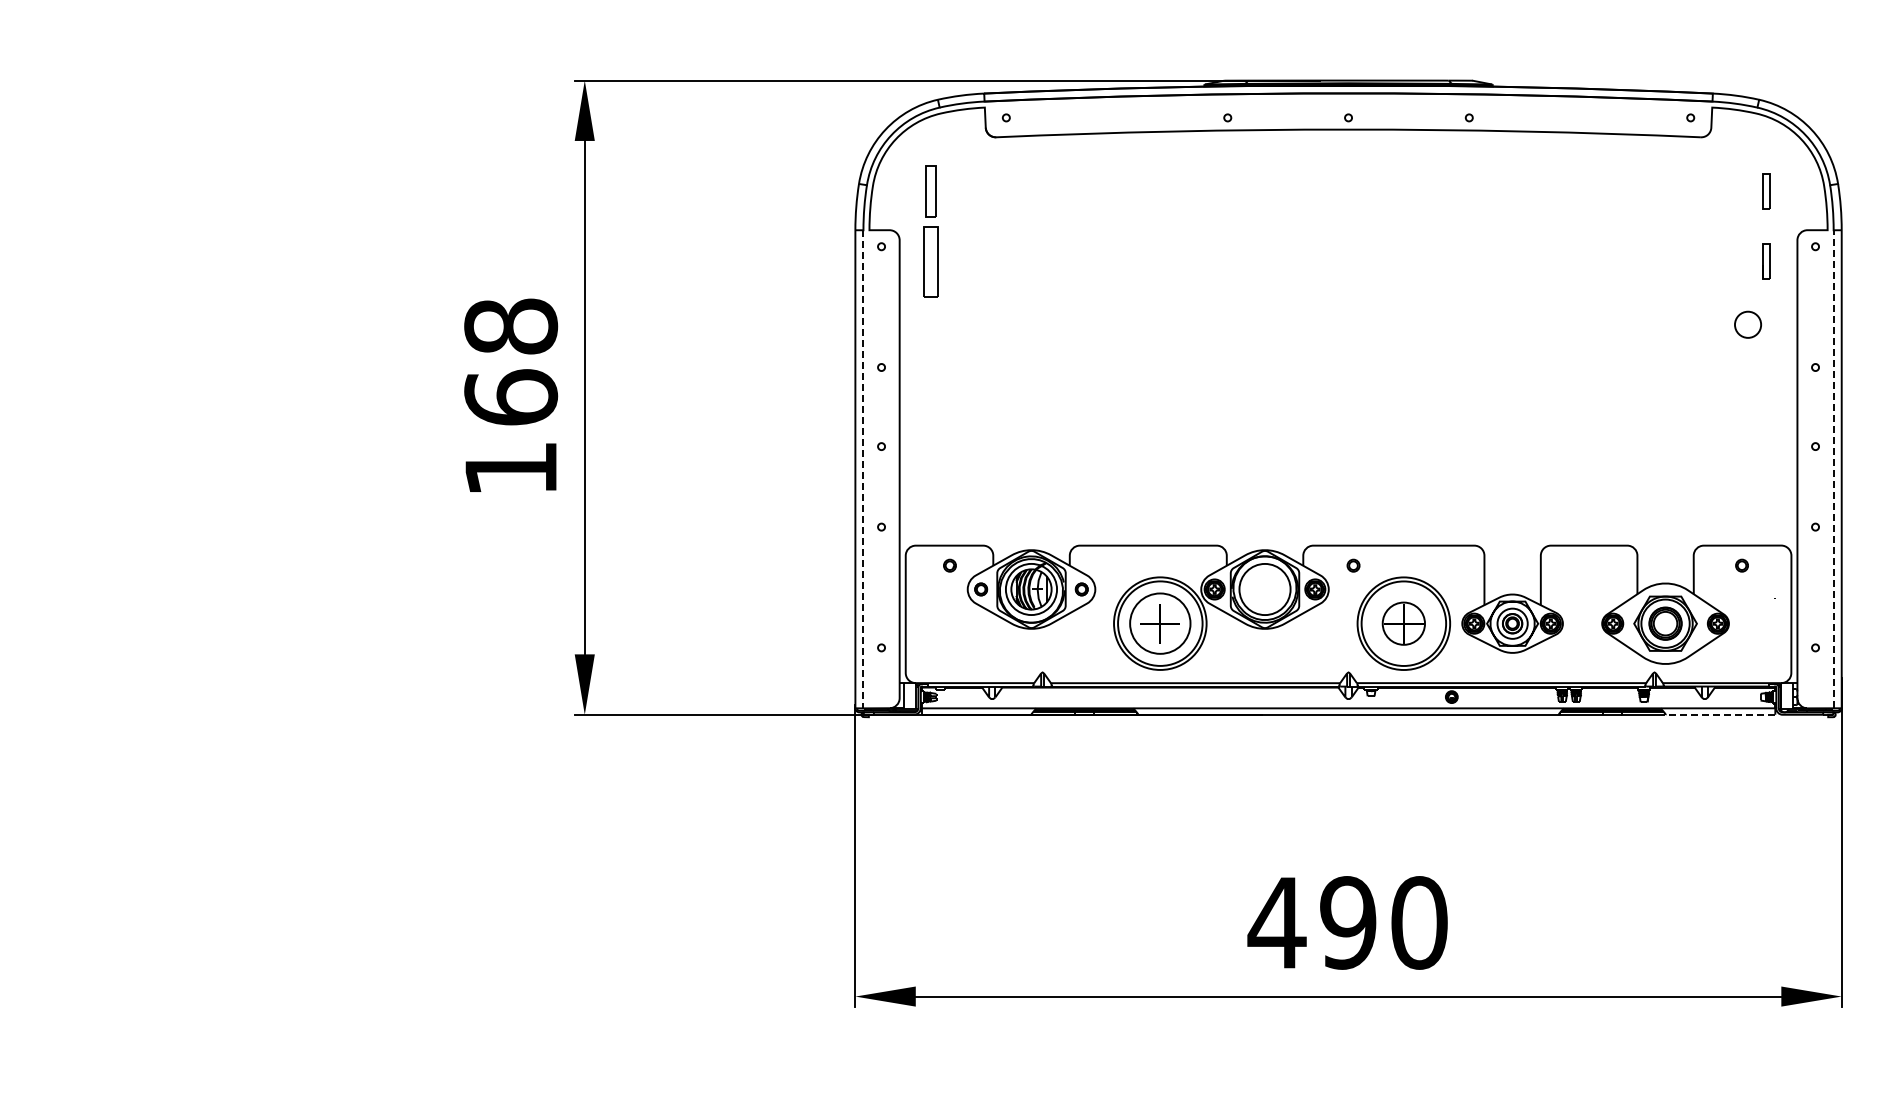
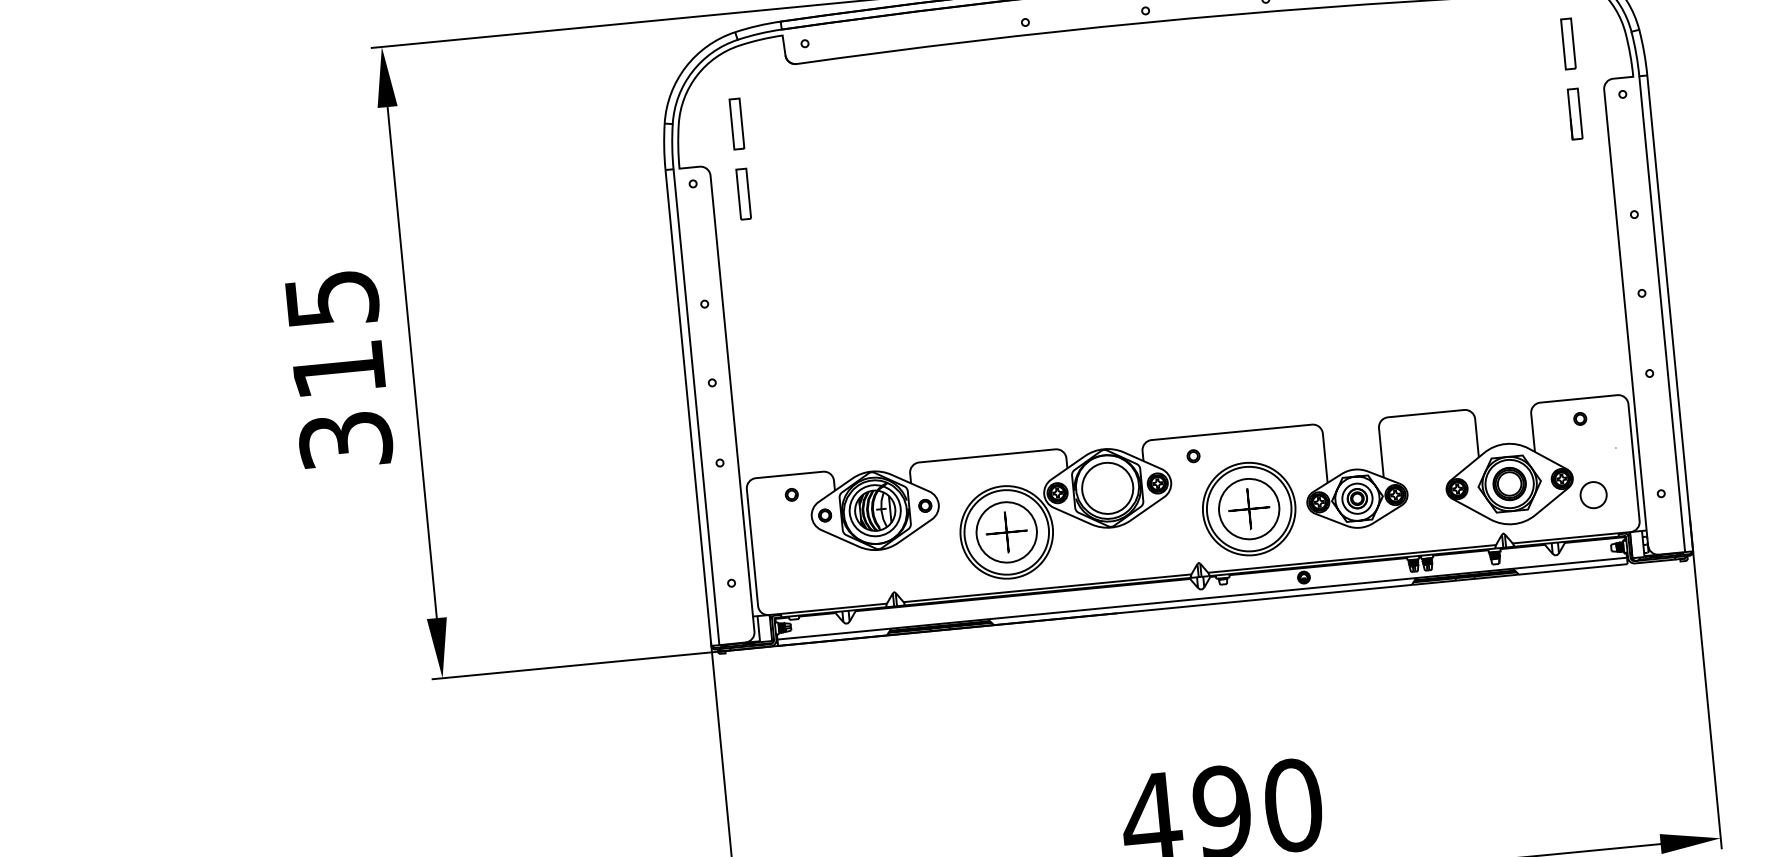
part: (1765, 191) -> (1567, 44), size x1.43
part: (930, 261) -> (743, 193), size x0.71
part: (1765, 261) -> (1574, 113), size x1.43
circle: (1747, 324) -> (1593, 494), moved
text: (511, 396) -> (339, 368), 168 -> 315
line: (1833, 468) -> (1661, 313), dashed -> solid
line: (863, 469) -> (696, 407), dashed -> solid
circle: (1403, 623) -> (1248, 508), size x1.43
line: (1720, 714) -> (1573, 569), dashed -> solid

